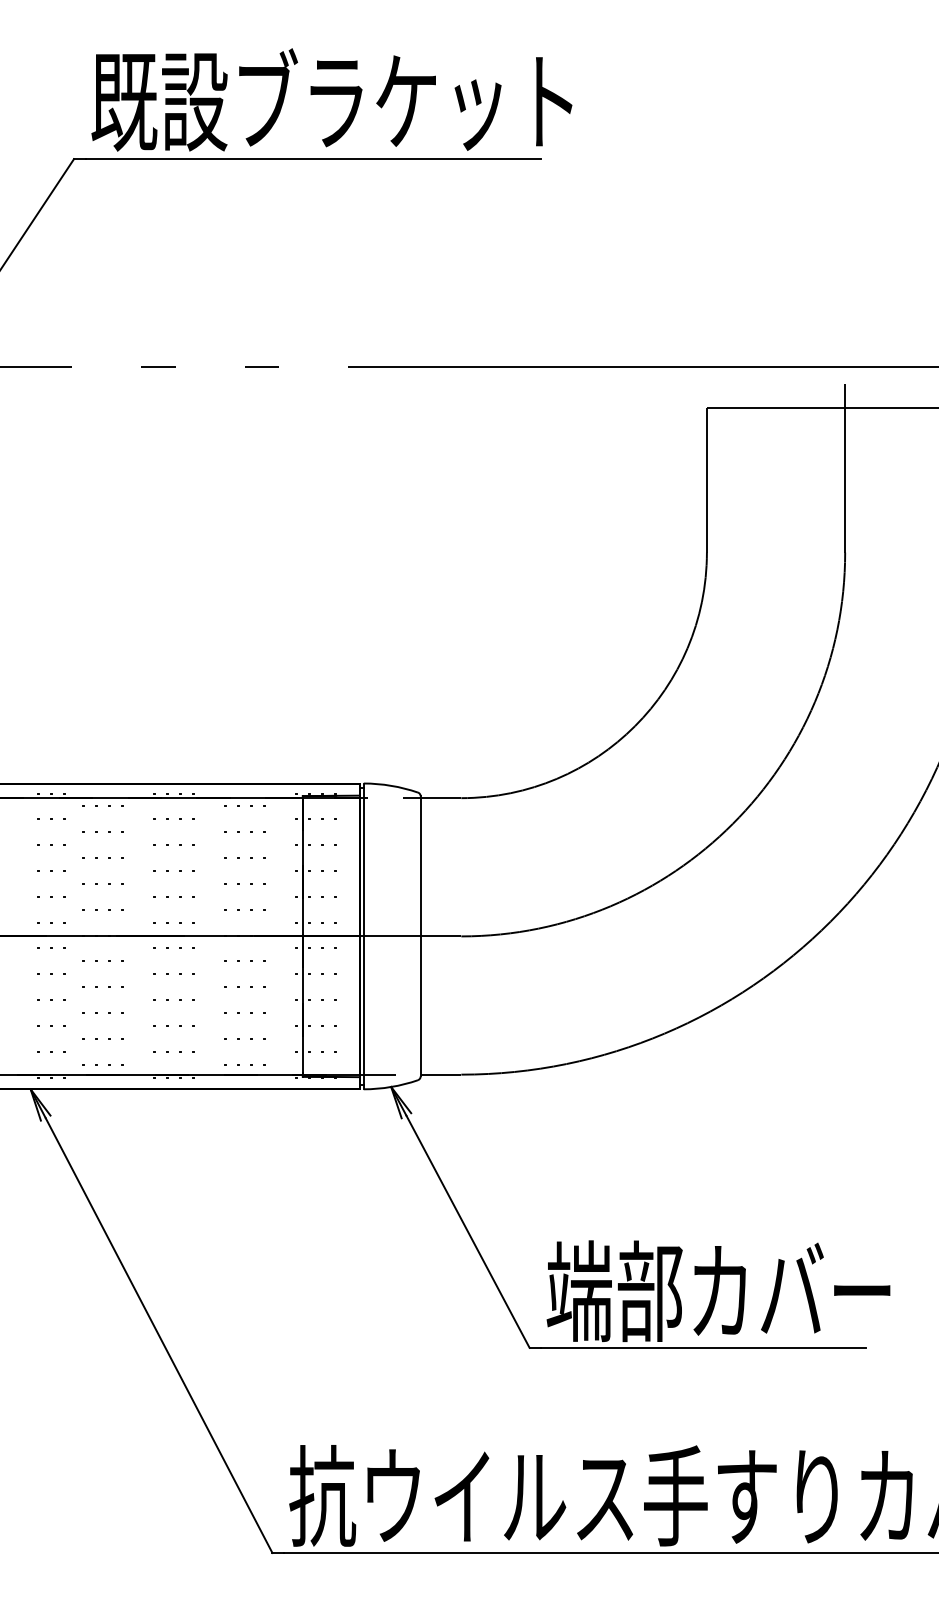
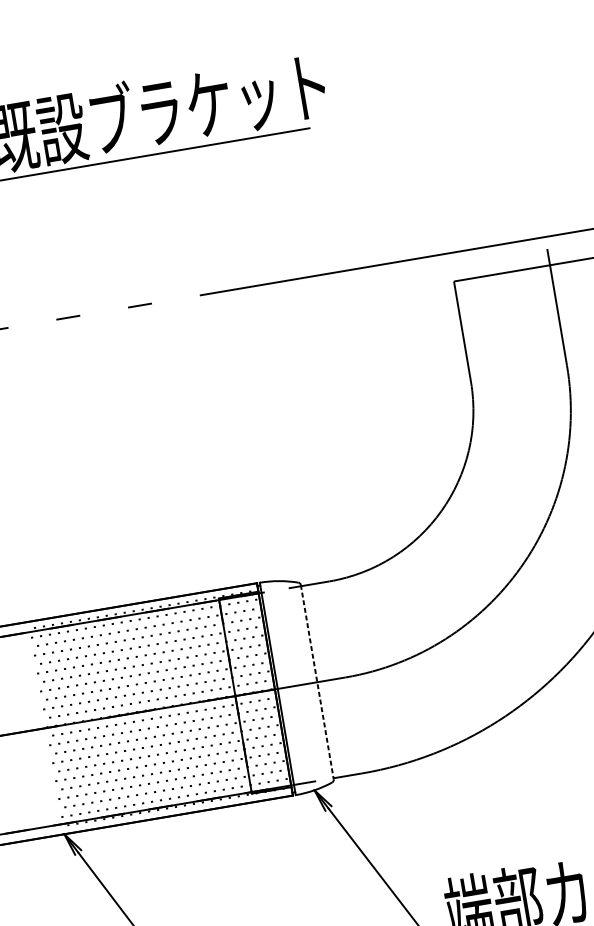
line: (420, 936) -> (317, 682), solid -> dashed

